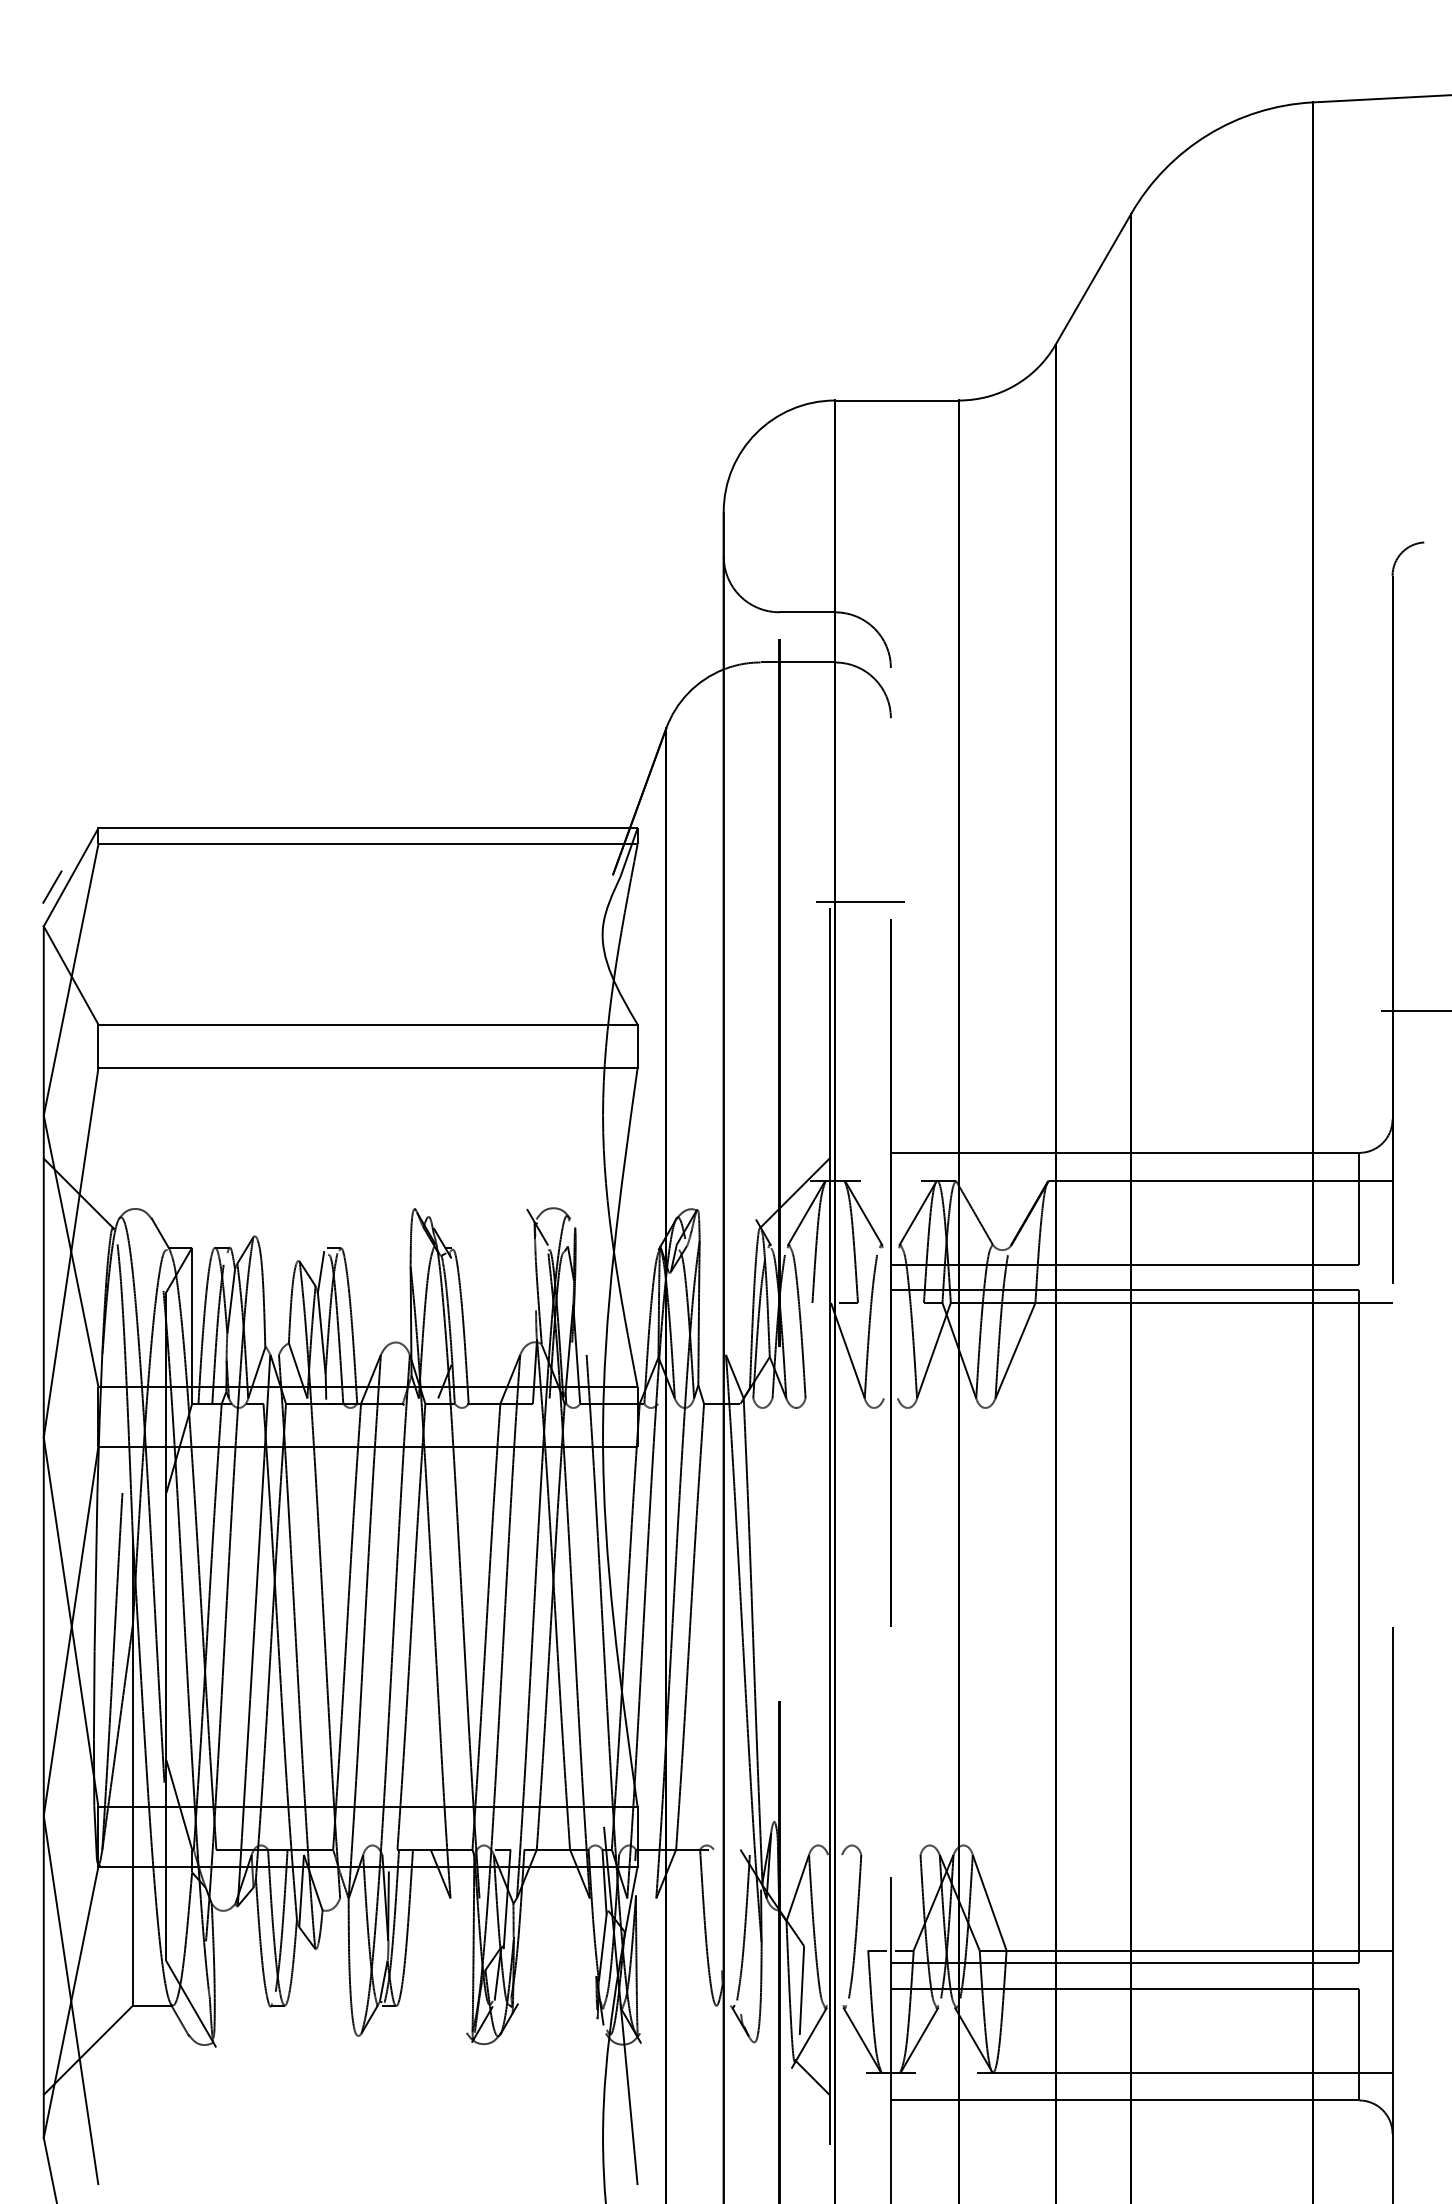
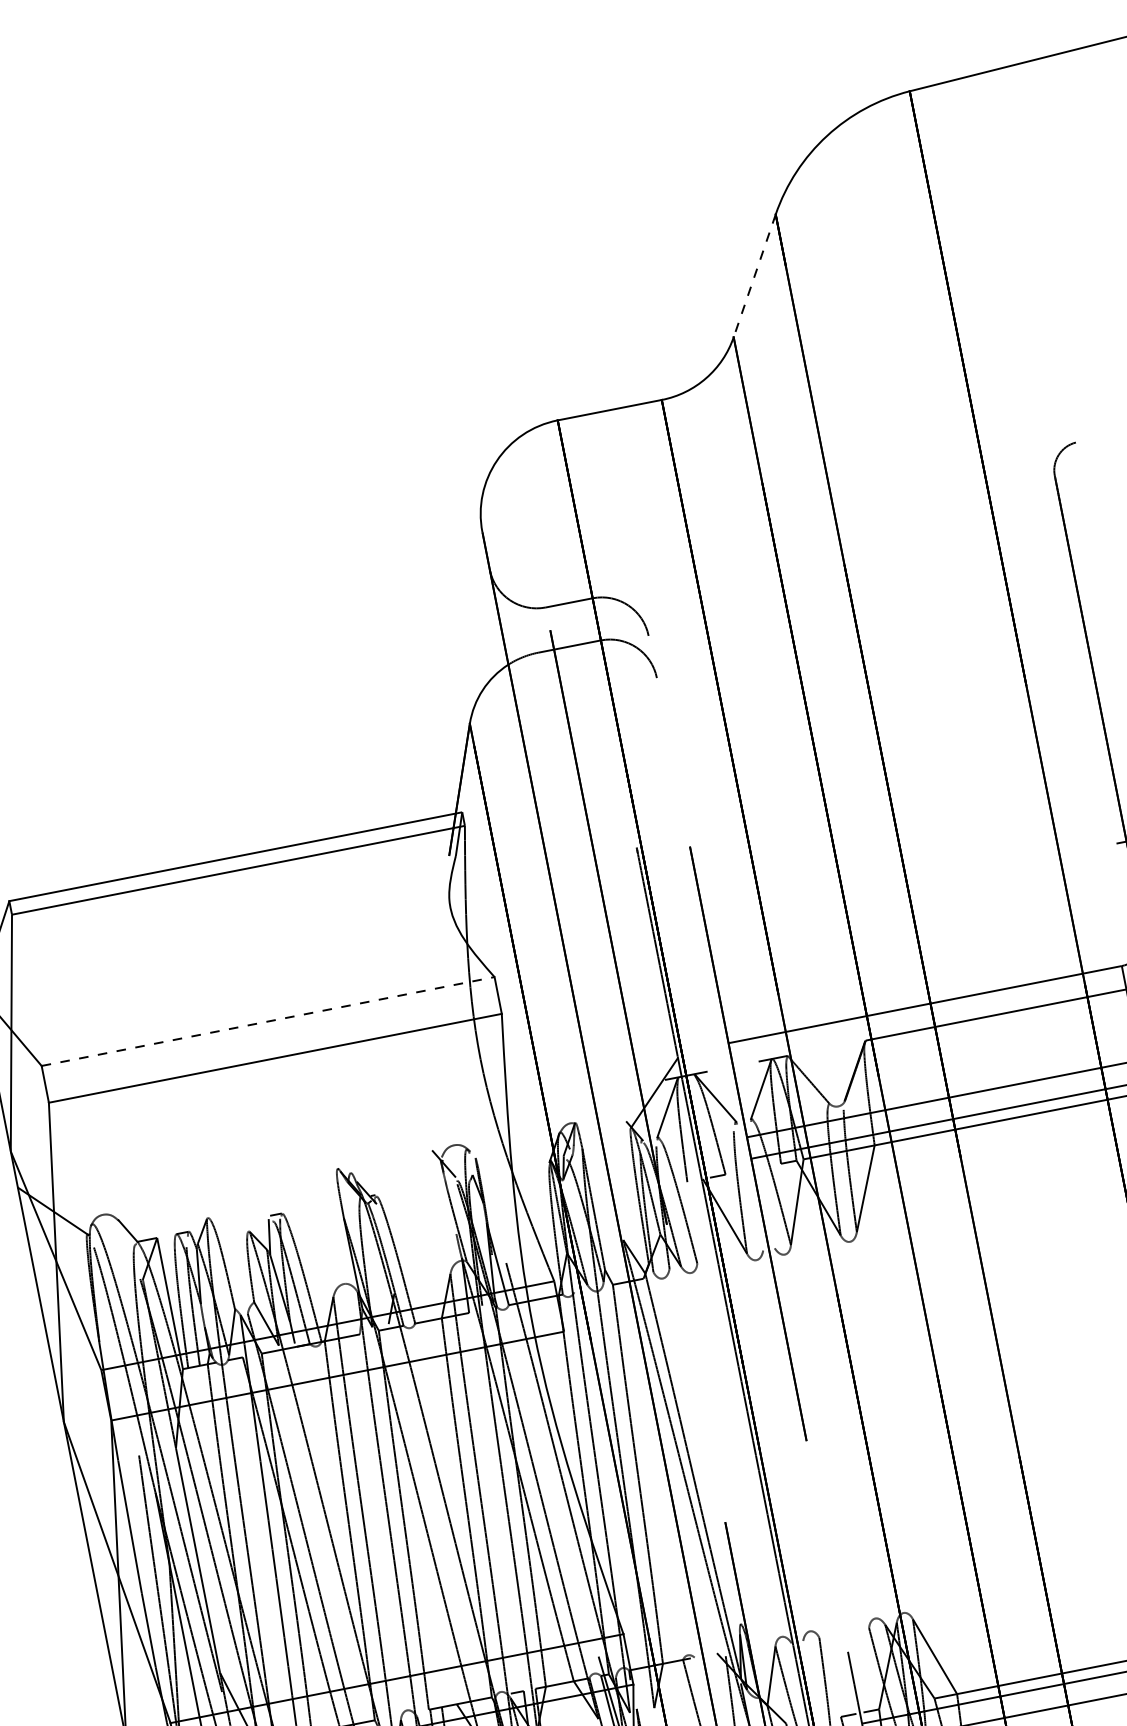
line: (1093, 279) -> (754, 276), solid -> dashed
line: (860, 902) -> (661, 837), removed
line: (368, 1024) -> (268, 1021), solid -> dashed

